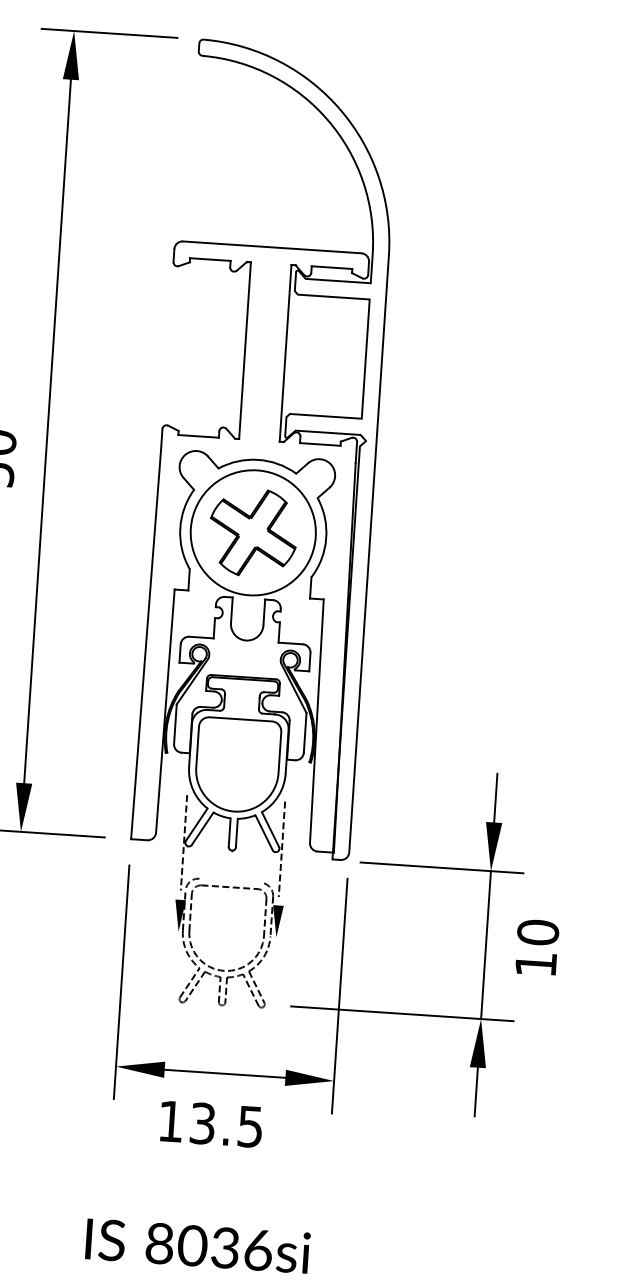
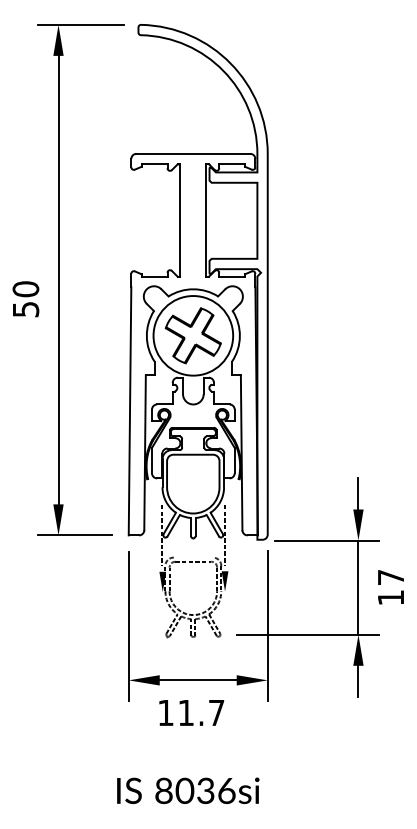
text: (537, 932) -> (390, 577), 10 -> 17
text: (226, 1124) -> (201, 712), 13.5 -> 11.7

